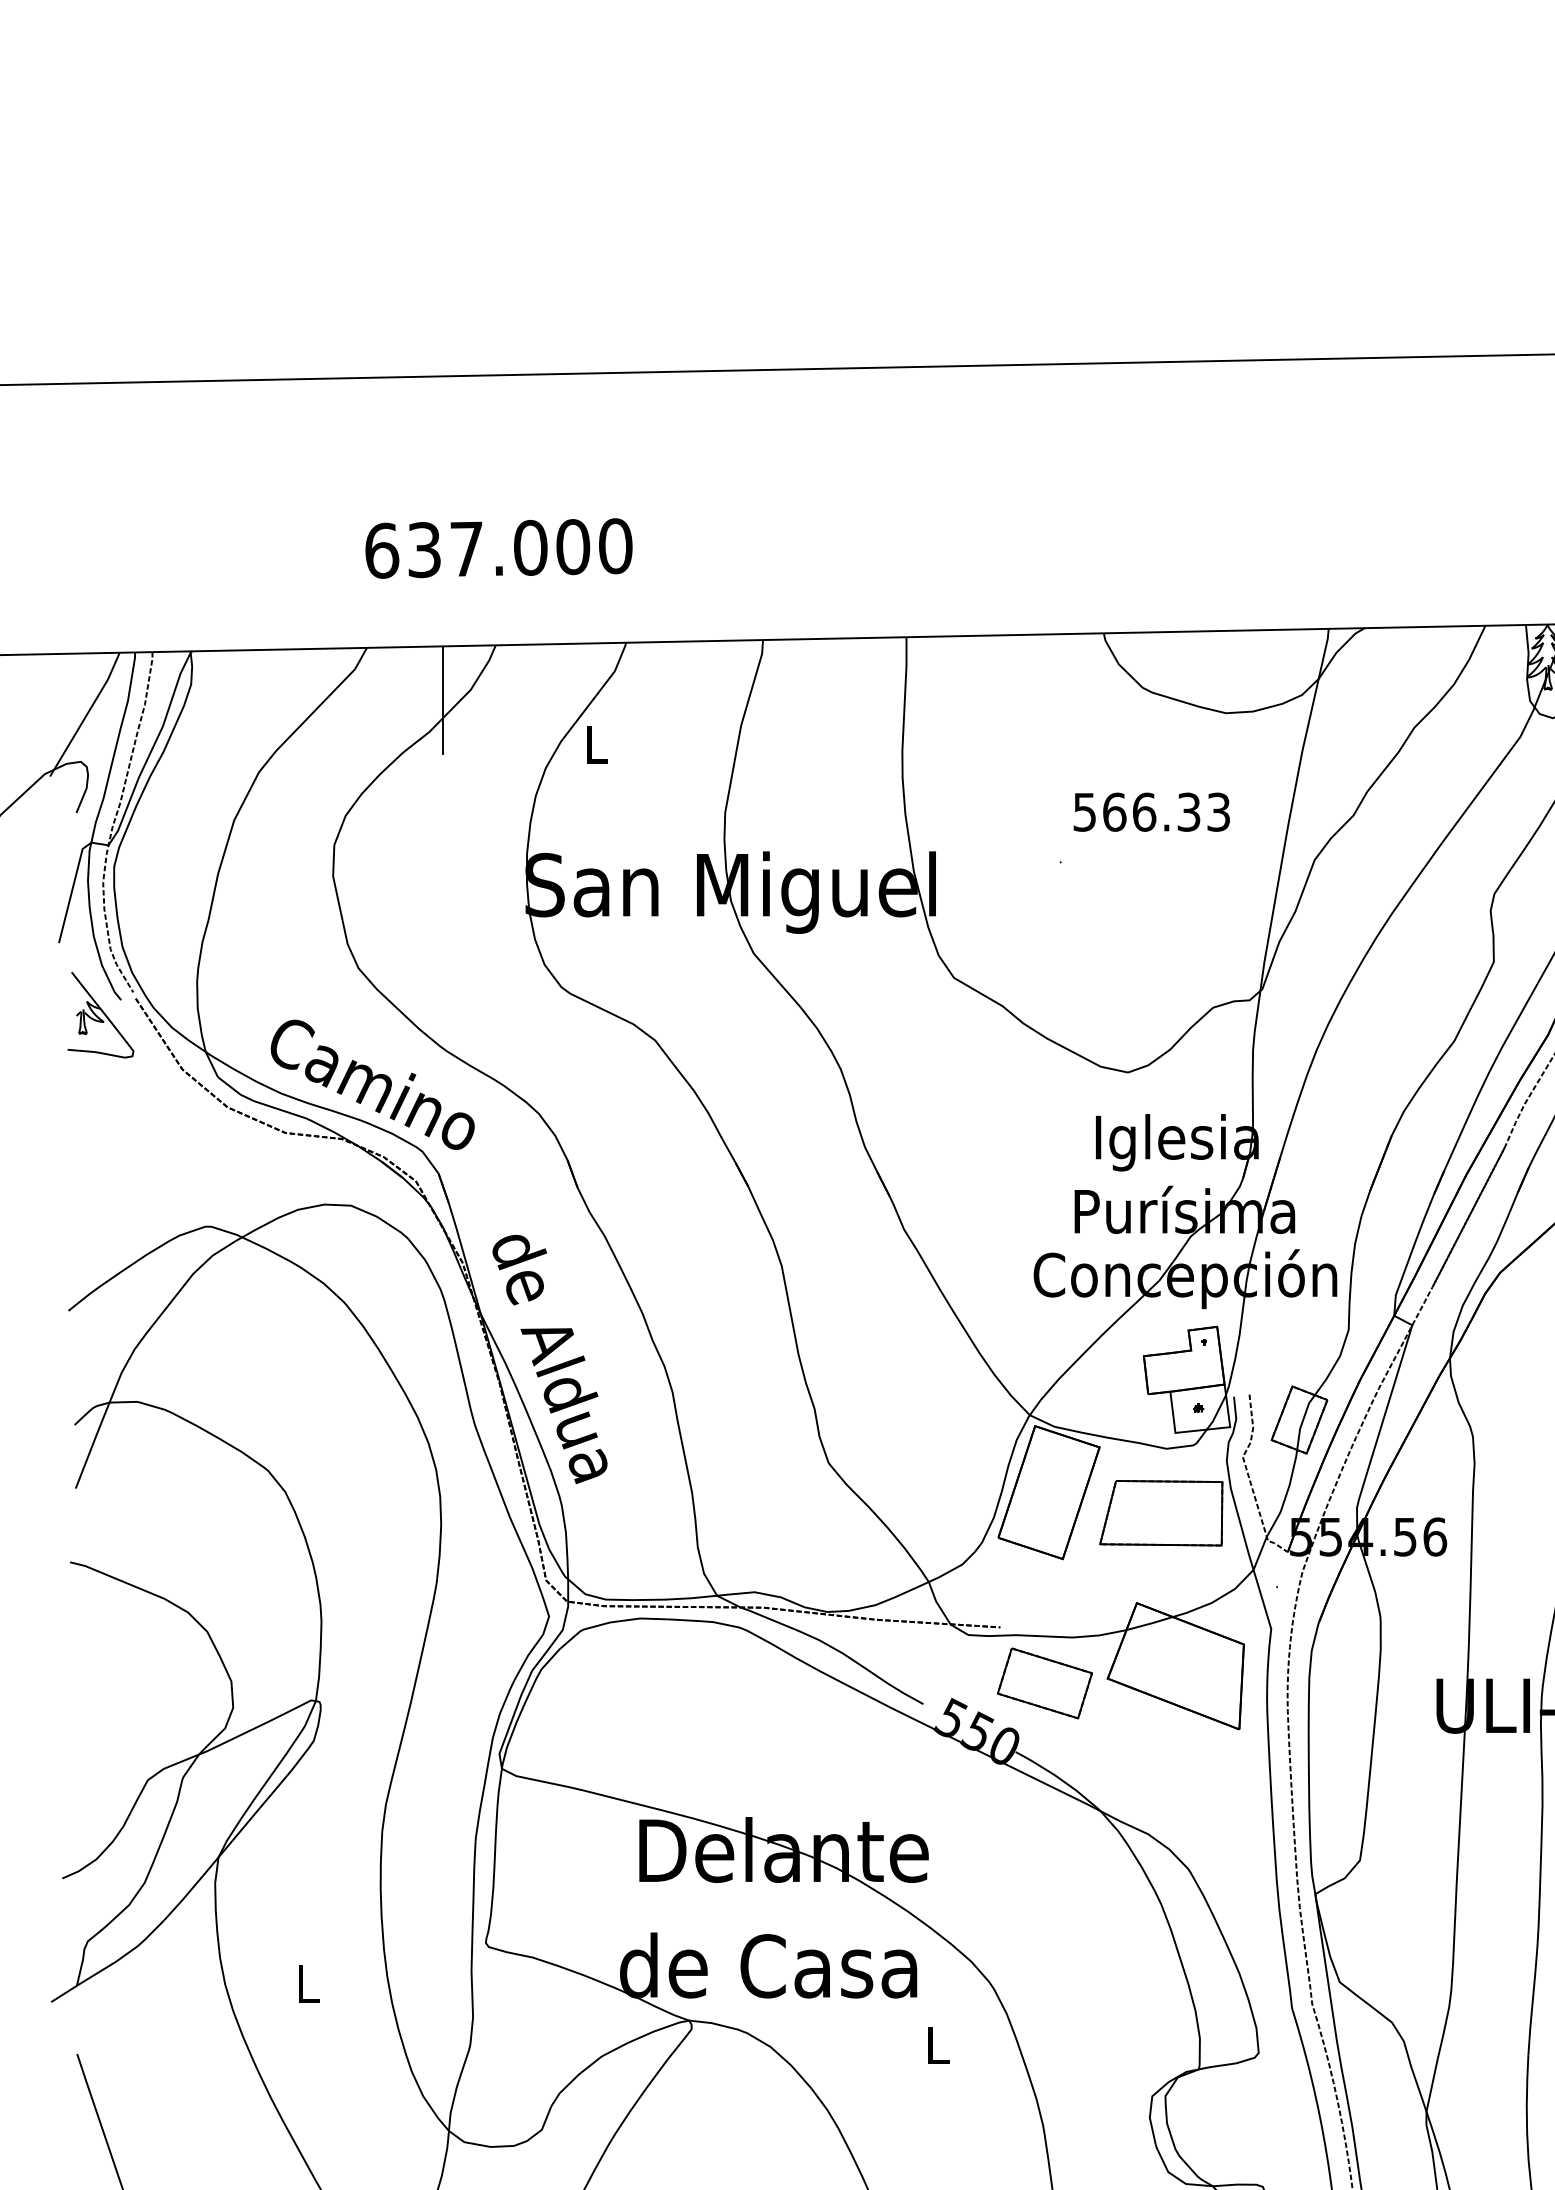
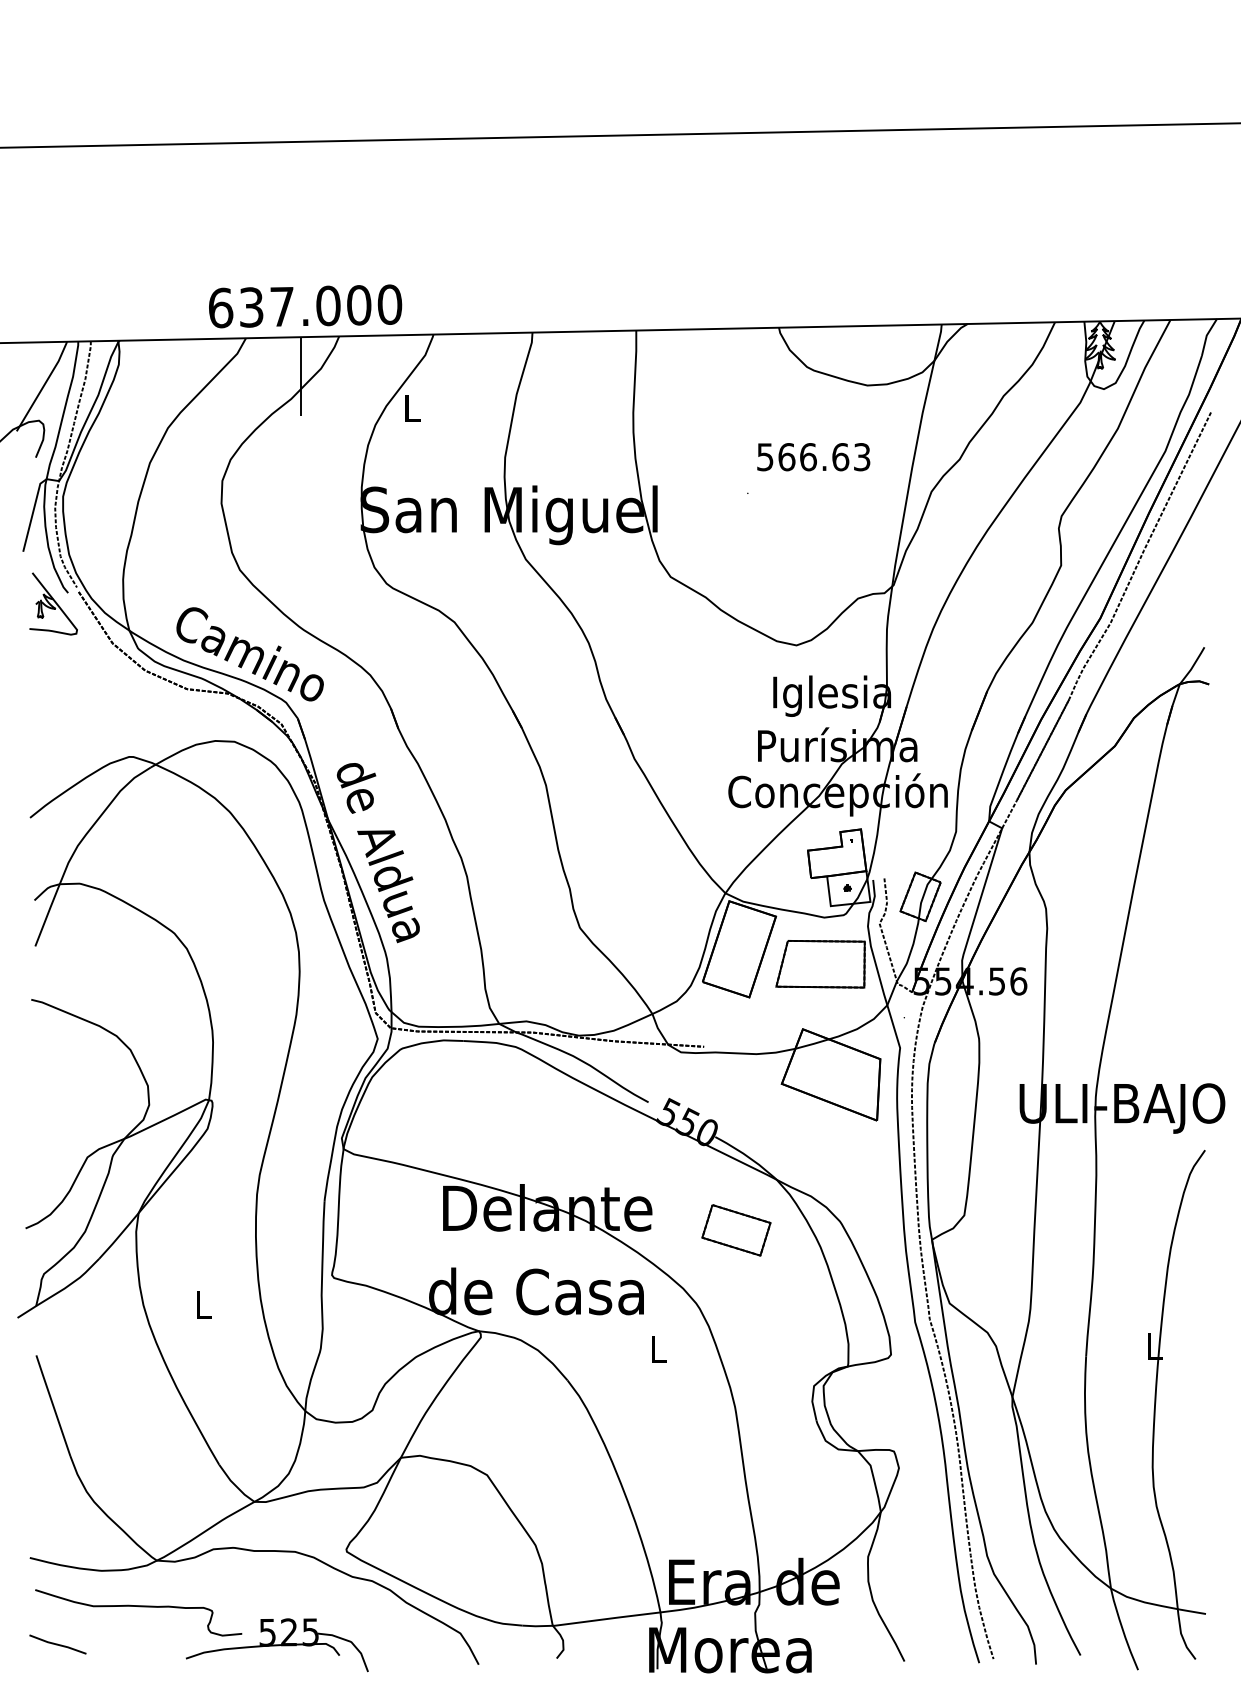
text: (498, 548) -> (305, 306), moved
text: (1188, 812) -> (840, 457), 566.33 -> 566.63
part: (1045, 1683) -> (736, 1230), moved

